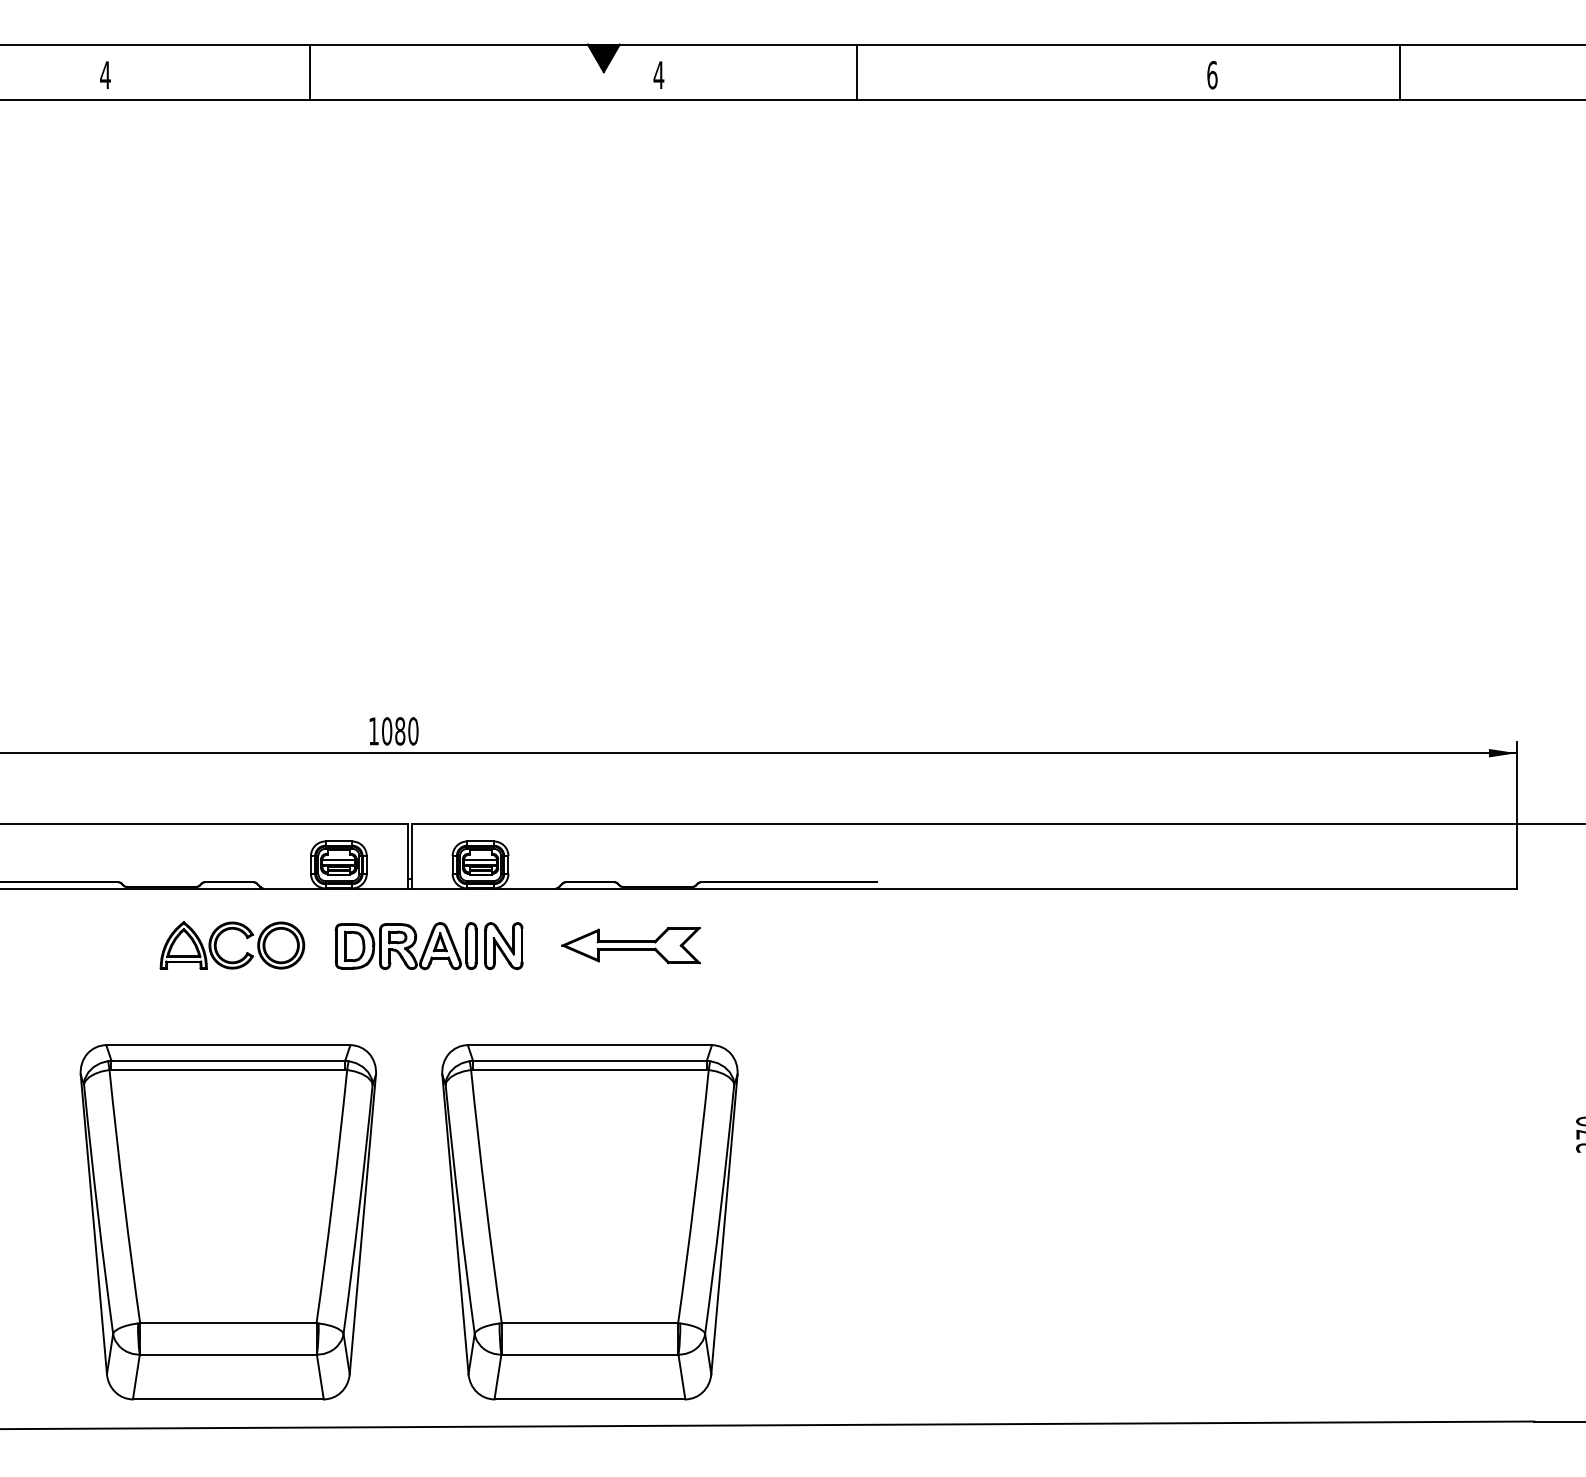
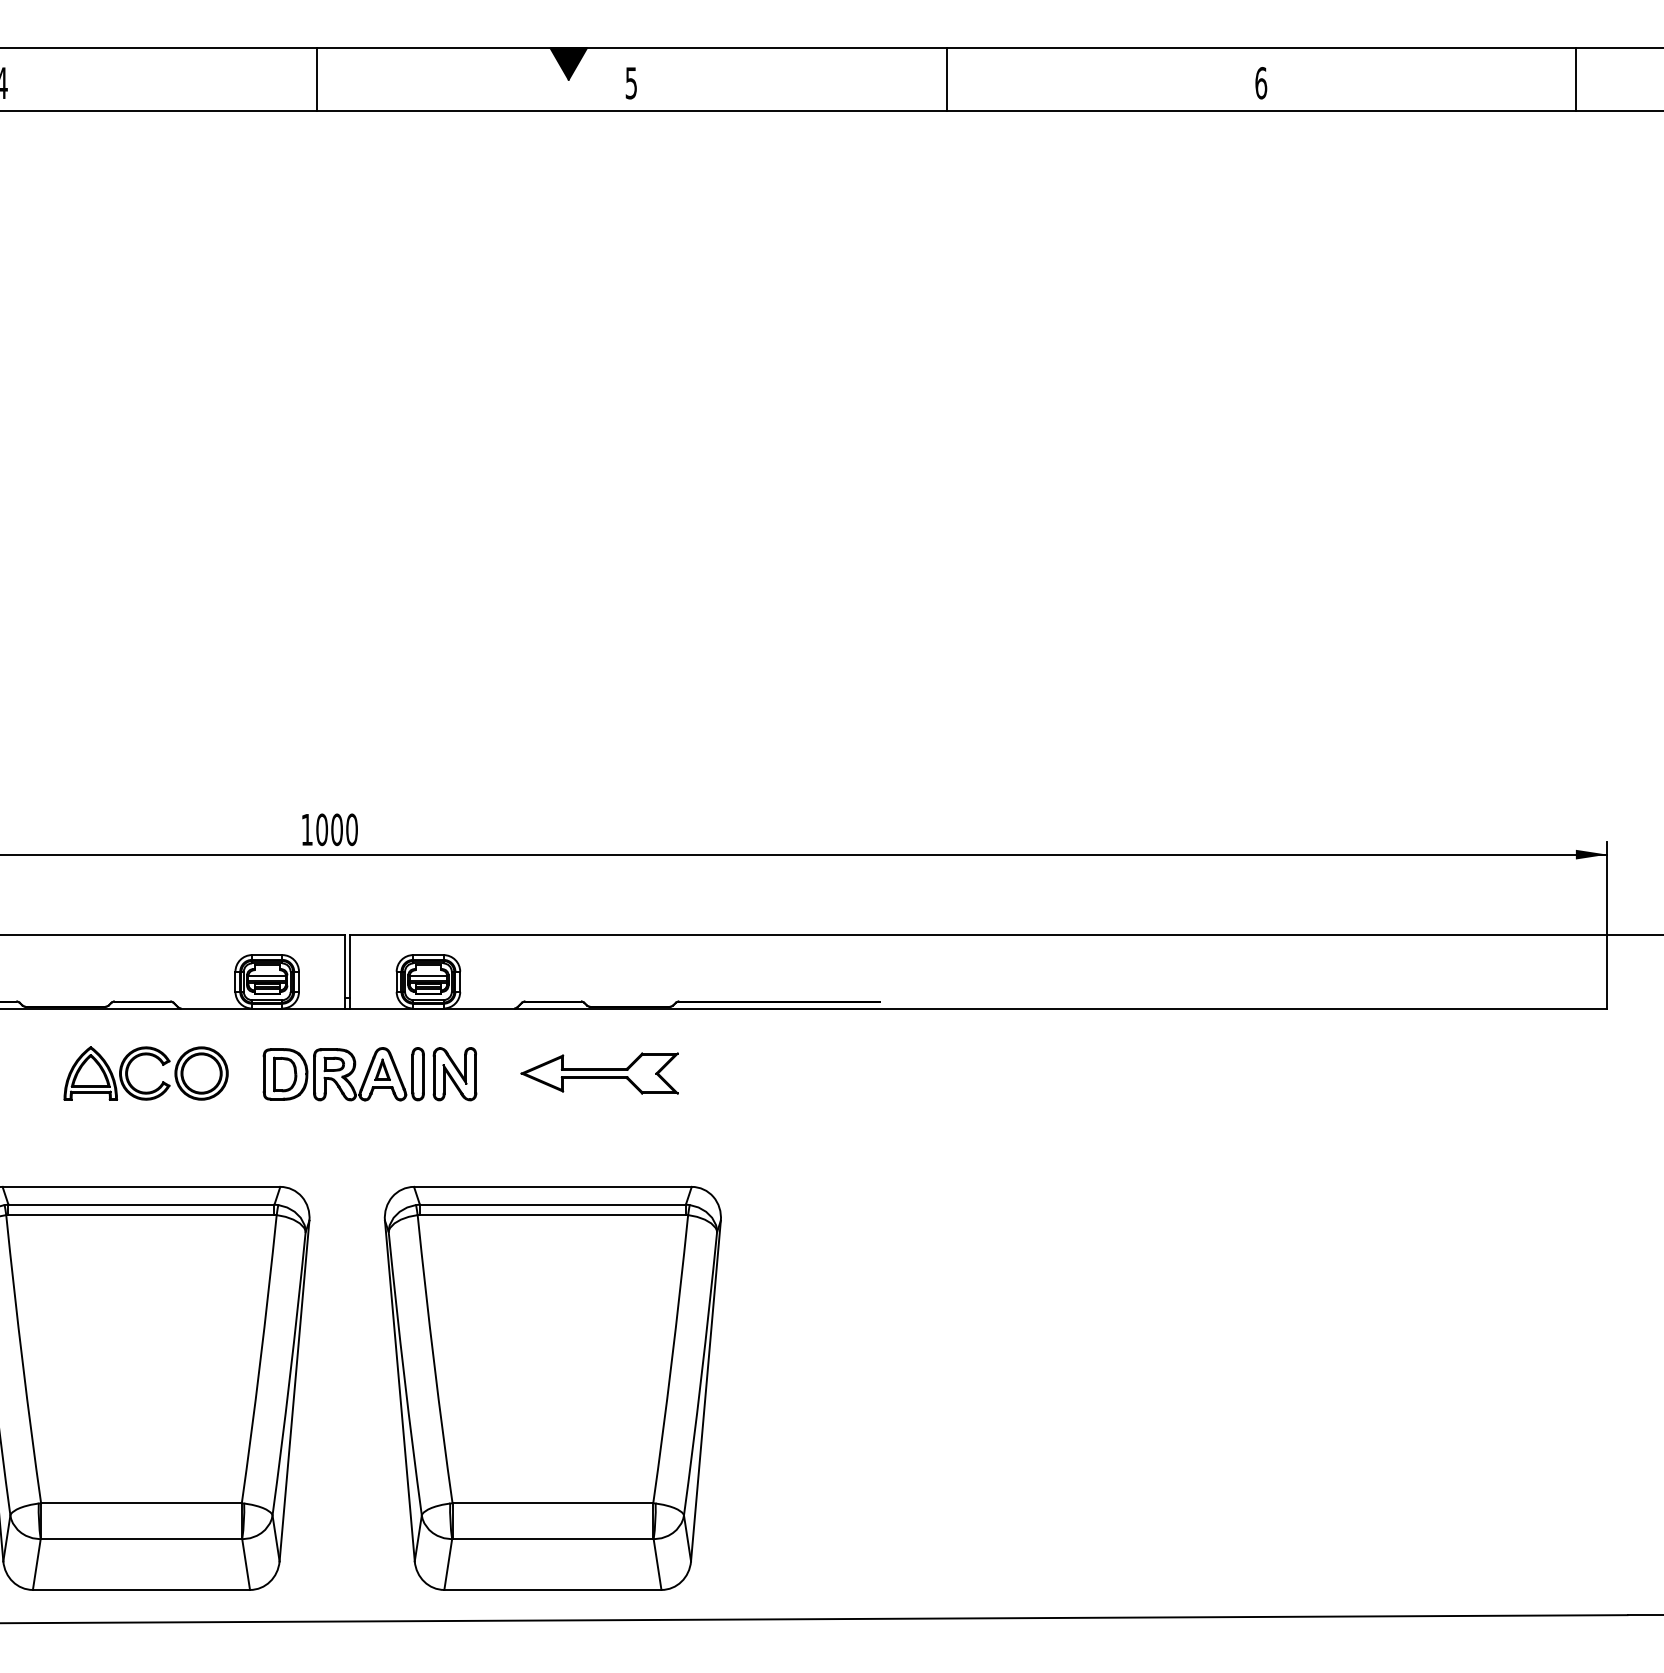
line: (310, 71) -> (316, 78), moved
line: (856, 71) -> (946, 78), moved
line: (1400, 71) -> (1576, 78), moved
text: (658, 75) -> (630, 83), 4 -> 5
text: (400, 731) -> (337, 829), 1080 -> 1000

